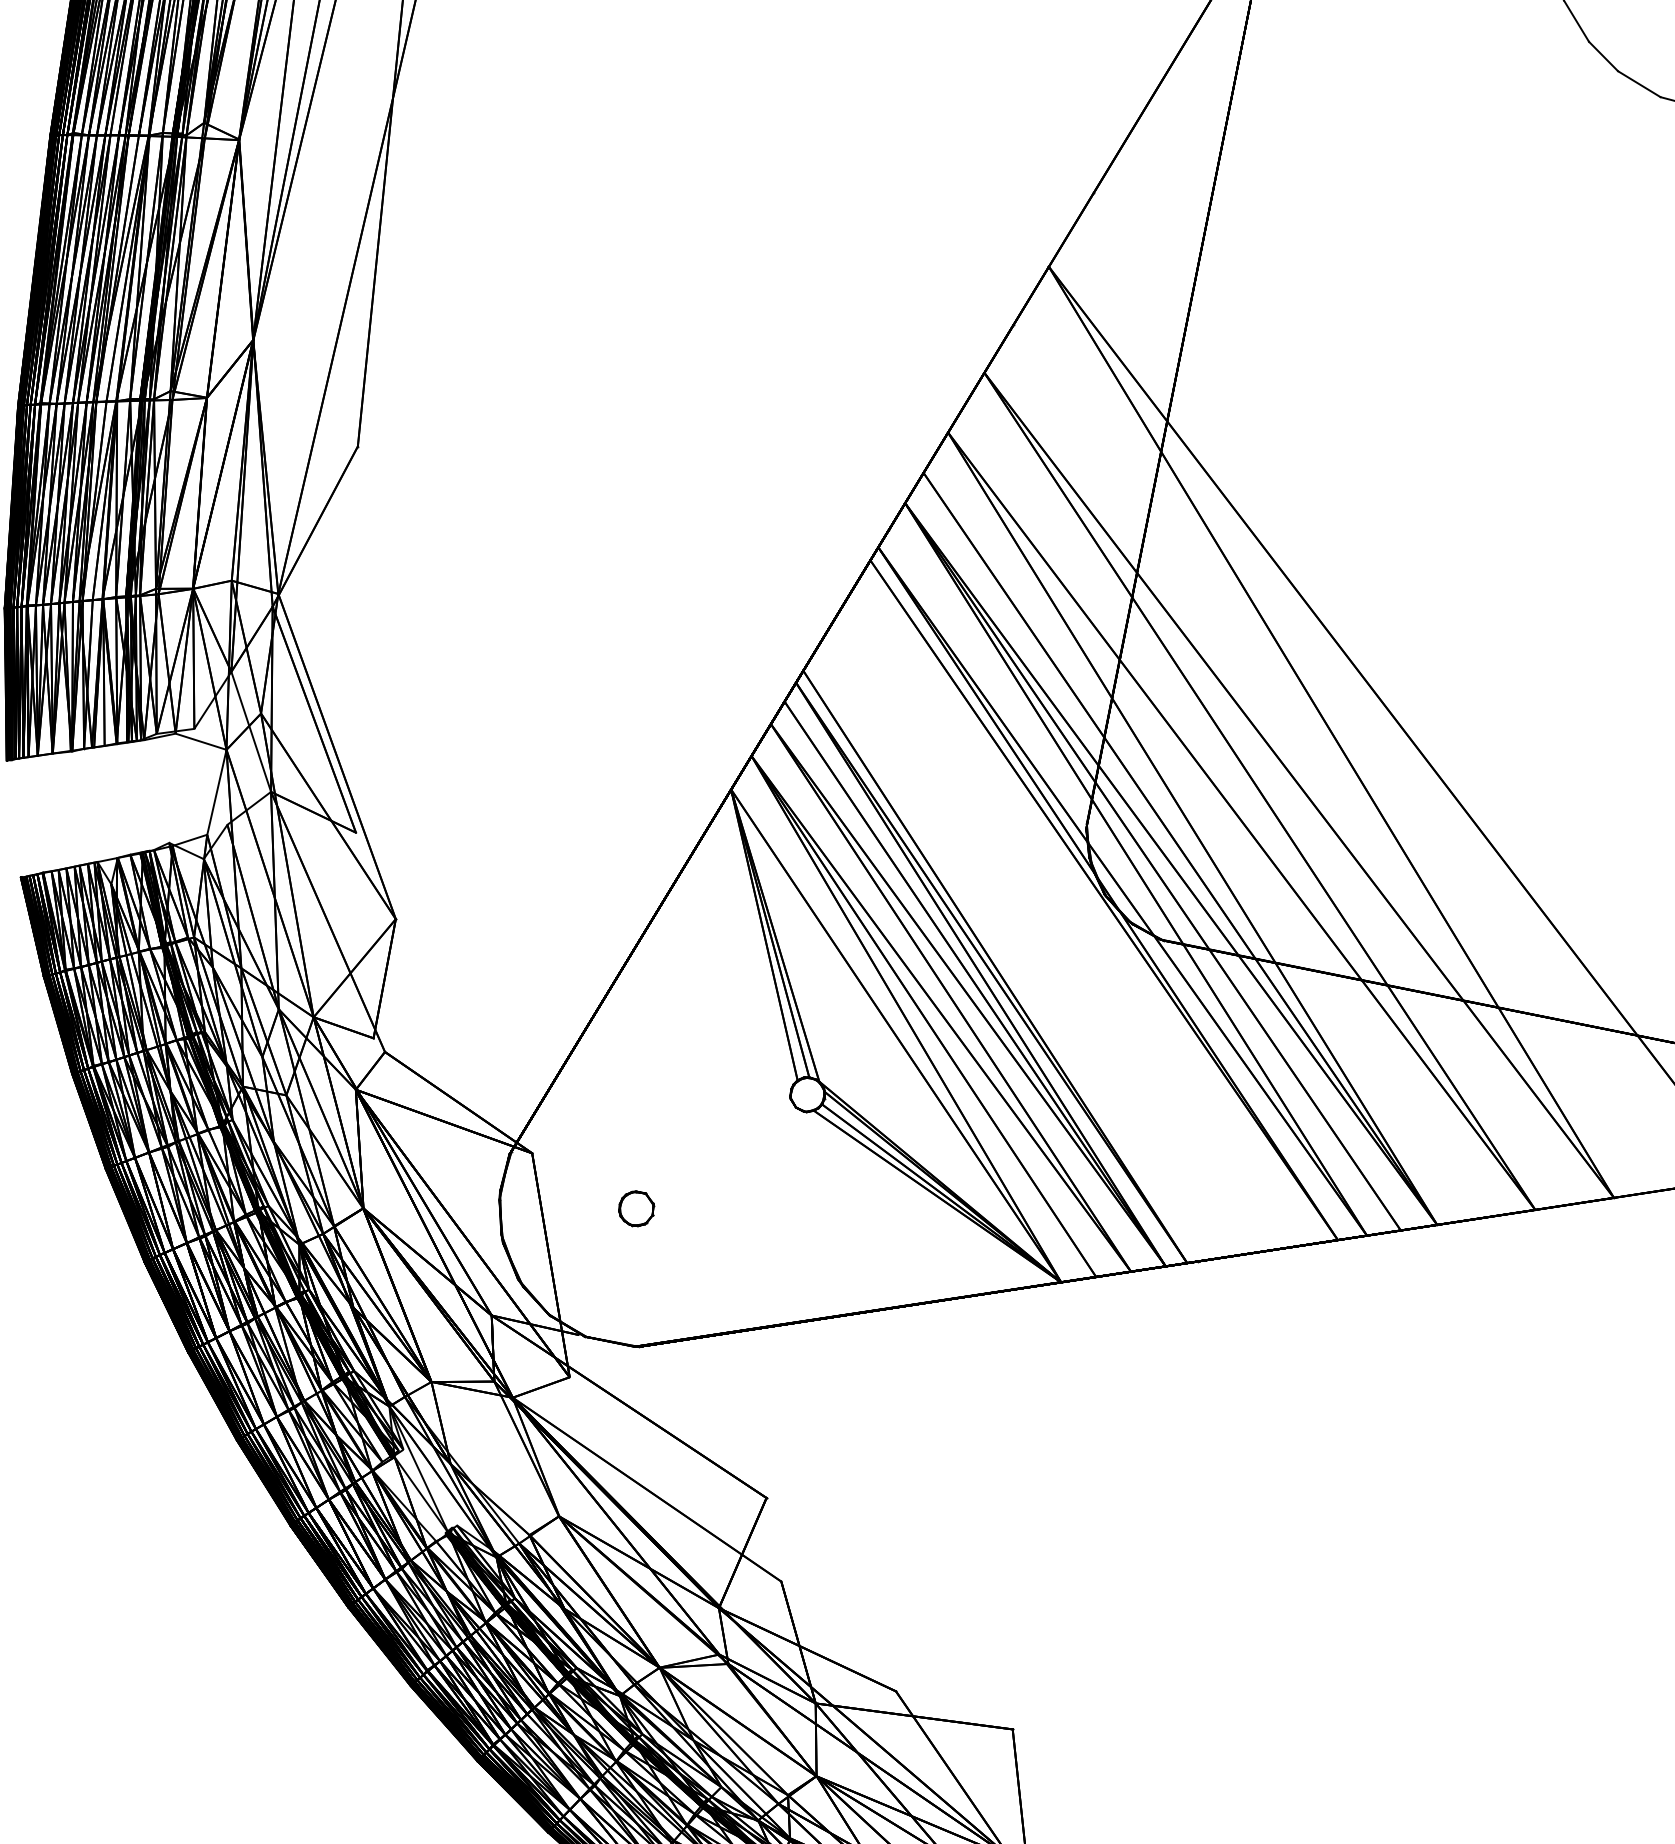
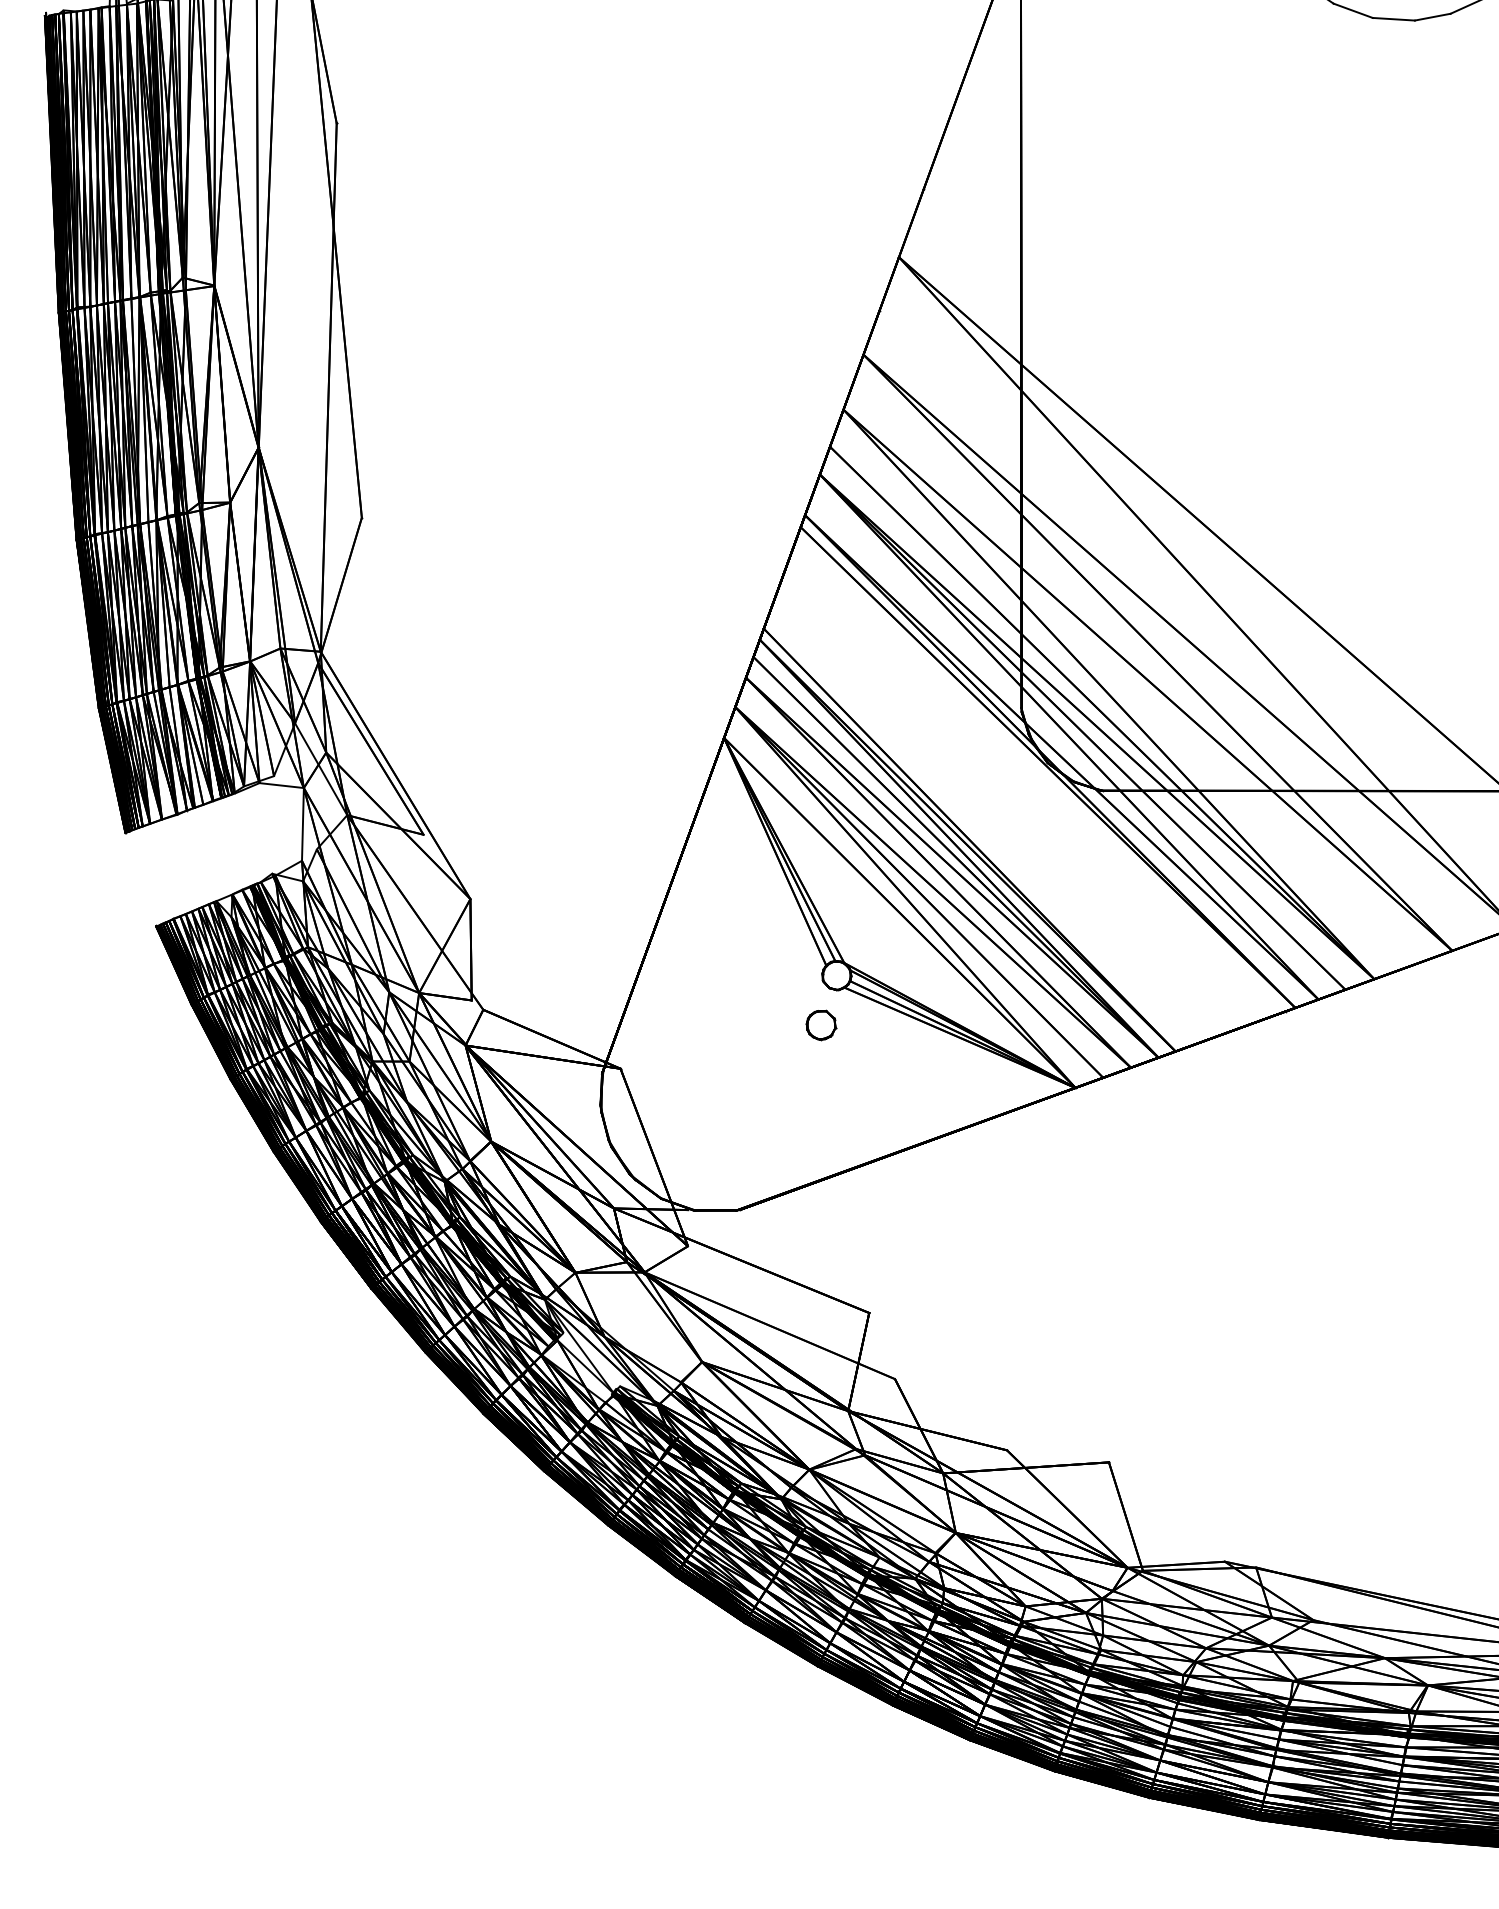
part: (636, 1209) -> (821, 1025), moved

